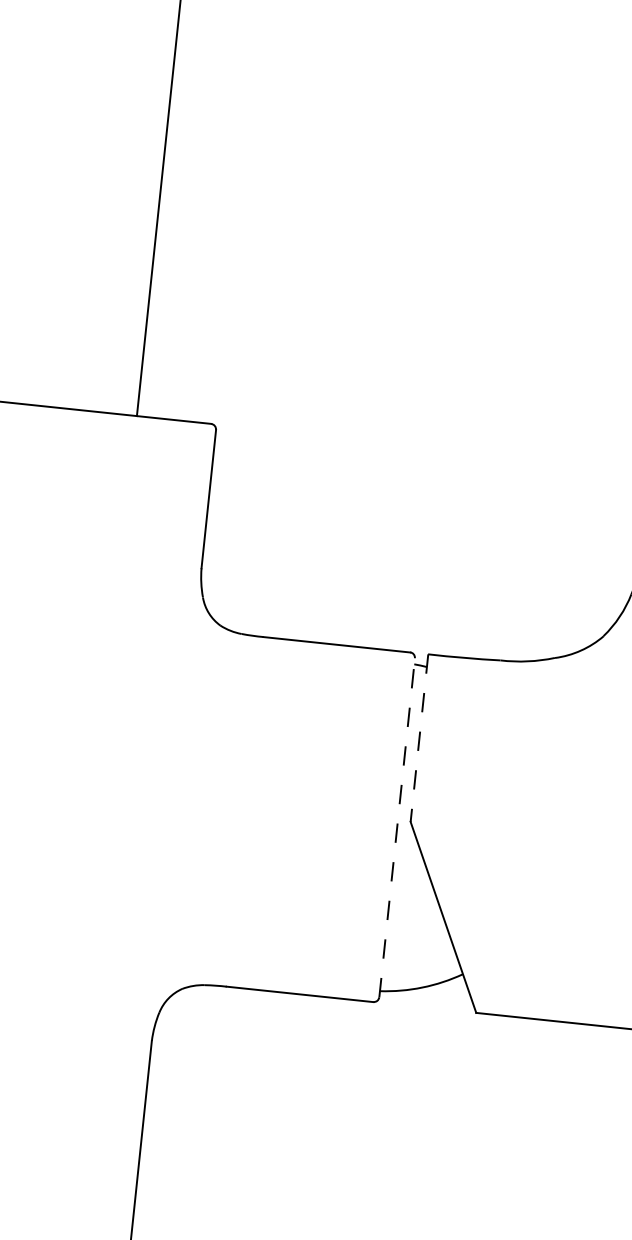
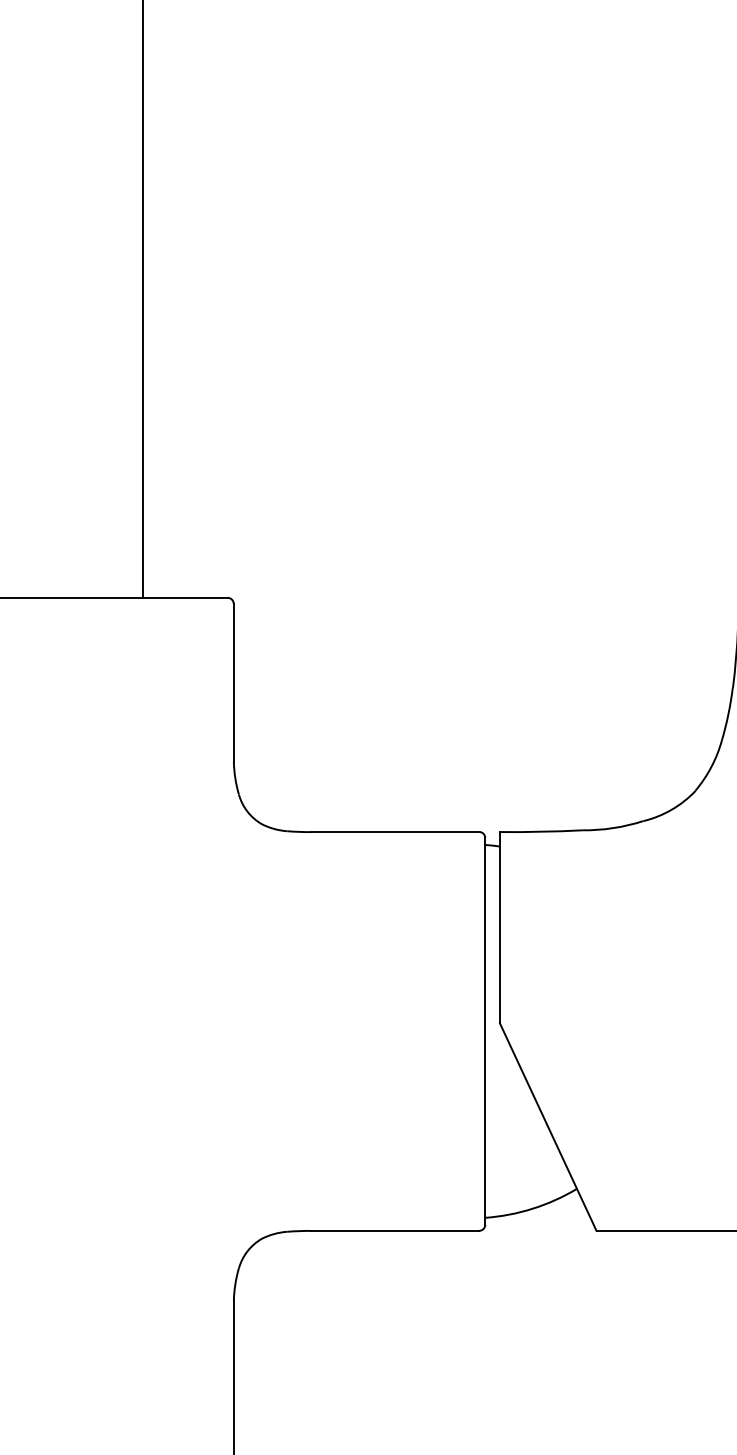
line: (419, 737) -> (499, 927), dashed -> solid
line: (397, 826) -> (485, 1030), dashed -> solid

